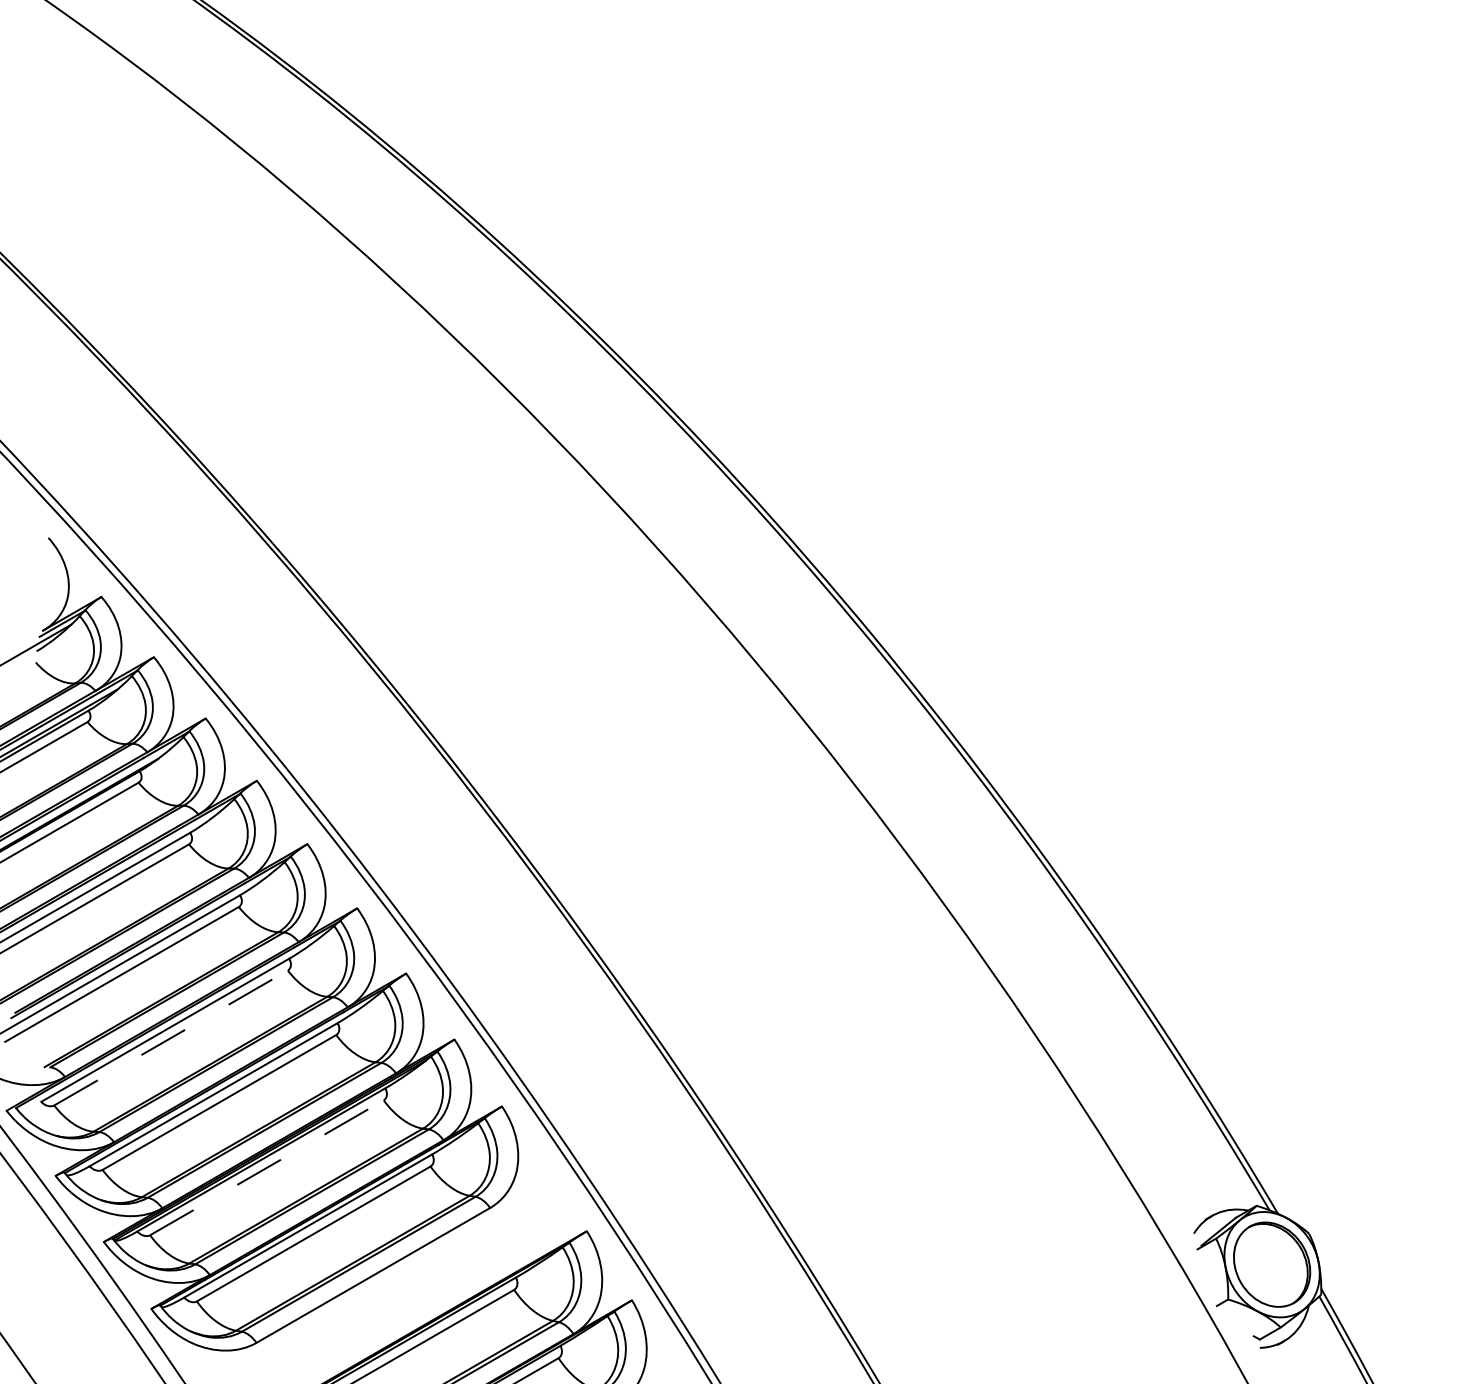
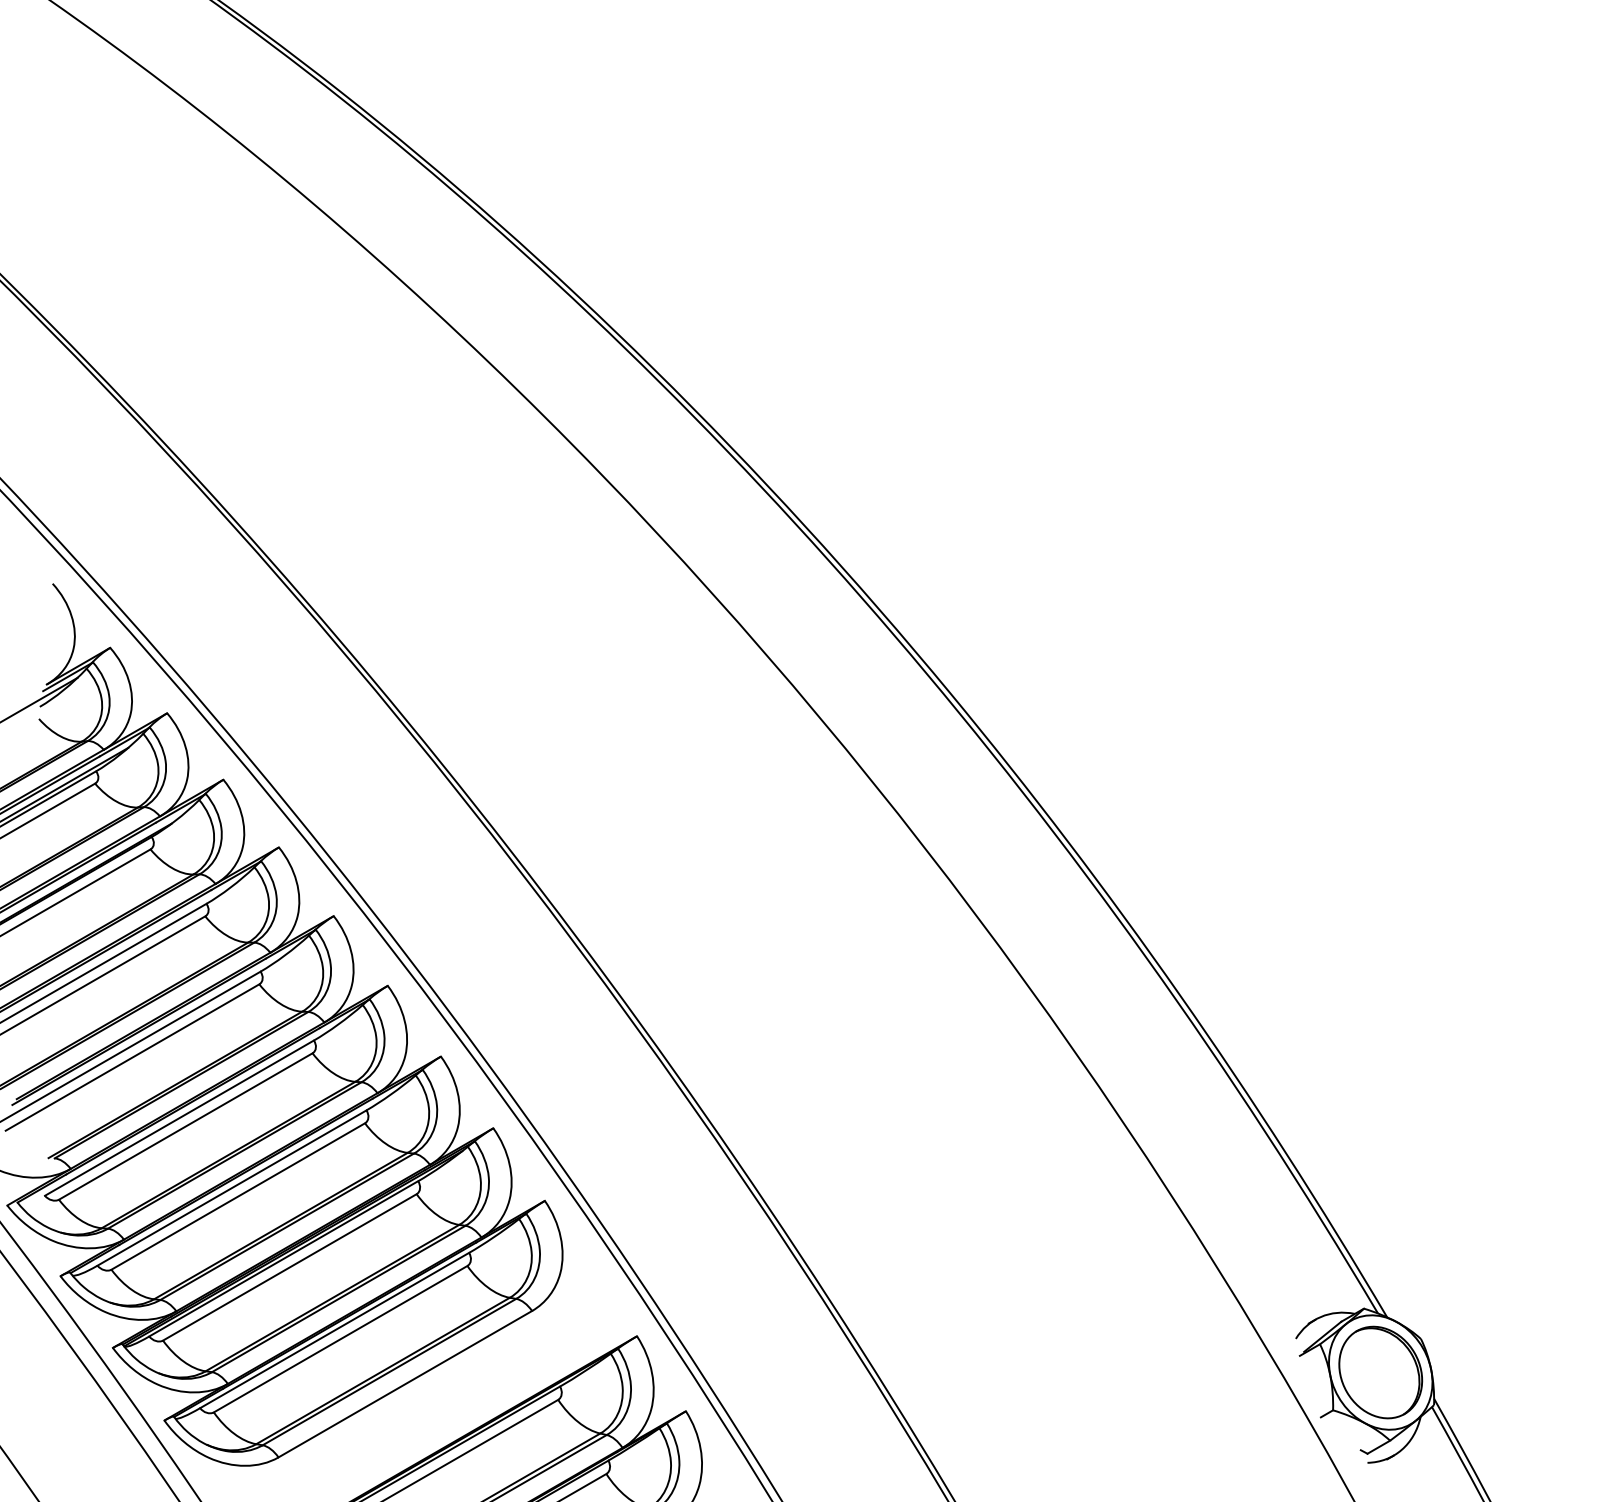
line: (171, 1037) -> (186, 1126), dashed -> solid
line: (267, 1167) -> (290, 1267), dashed -> solid

